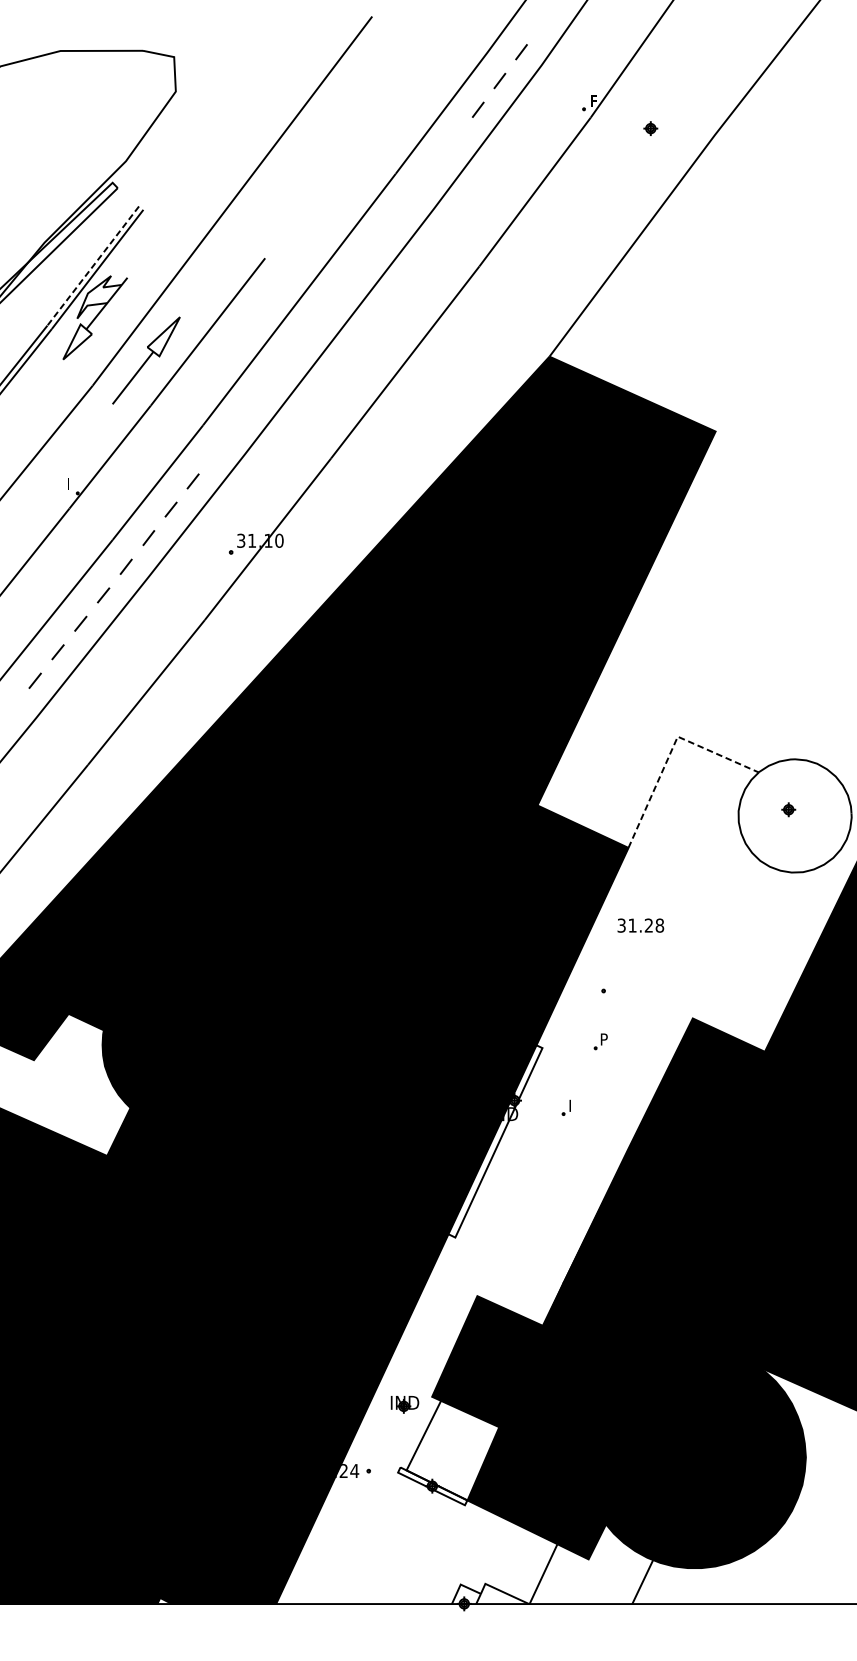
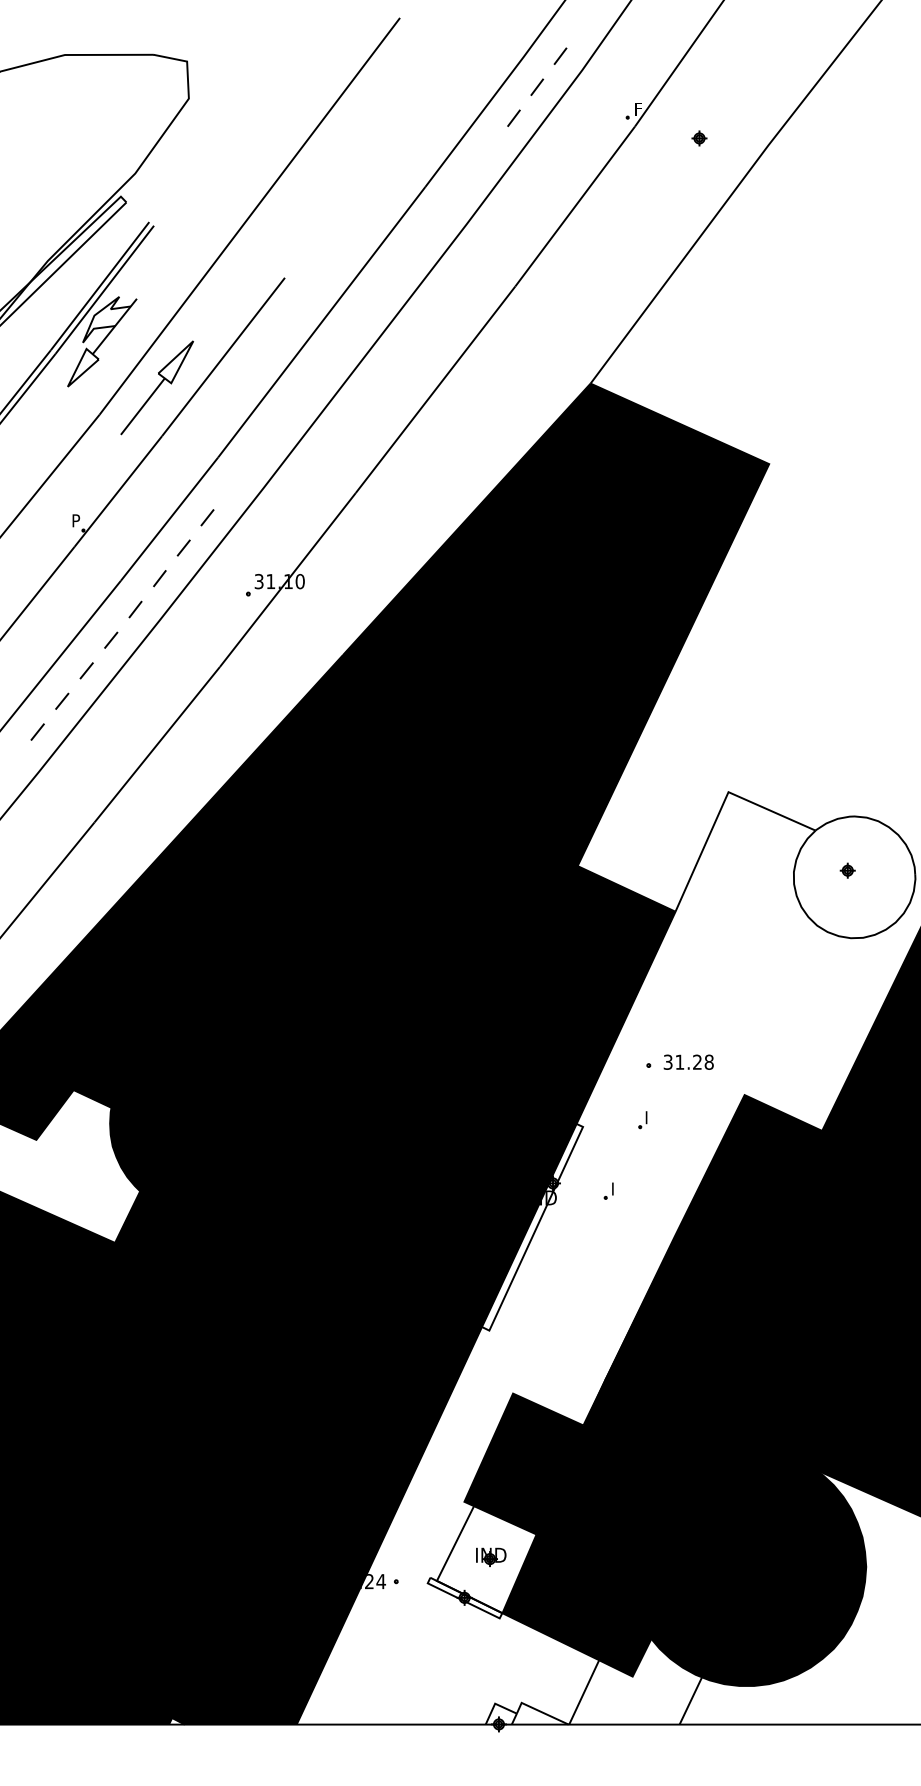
line: (93, 266) -> (100, 286), dashed -> solid
text: (71, 484) -> (76, 520), I -> P
line: (671, 750) -> (721, 807), dashed -> solid
text: (640, 924) -> (688, 1061), moved
text: (605, 1036) -> (650, 1114), P -> I
part: (405, 1403) -> (491, 1556), moved

